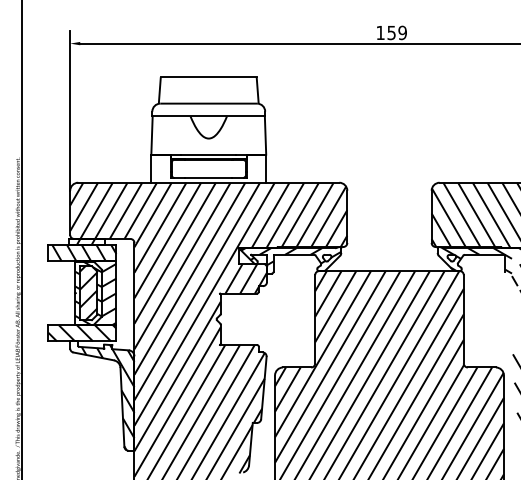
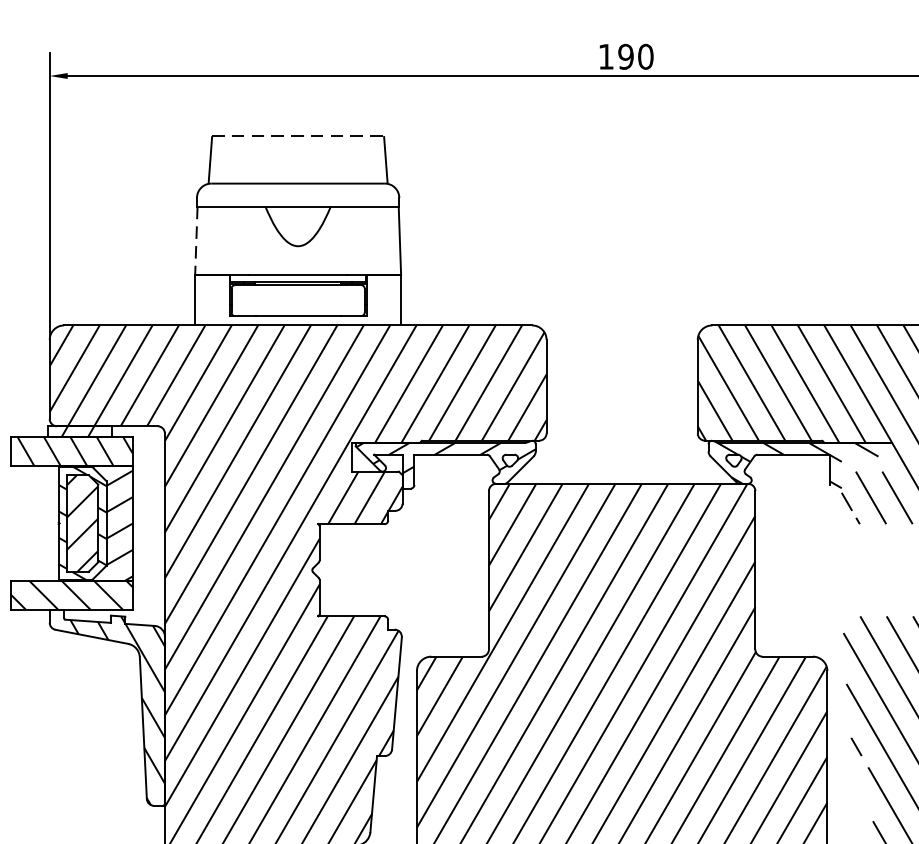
text: (396, 32) -> (634, 56), 159 -> 190
line: (208, 77) -> (297, 136), solid -> dashed
line: (151, 136) -> (195, 242), solid -> dashed

